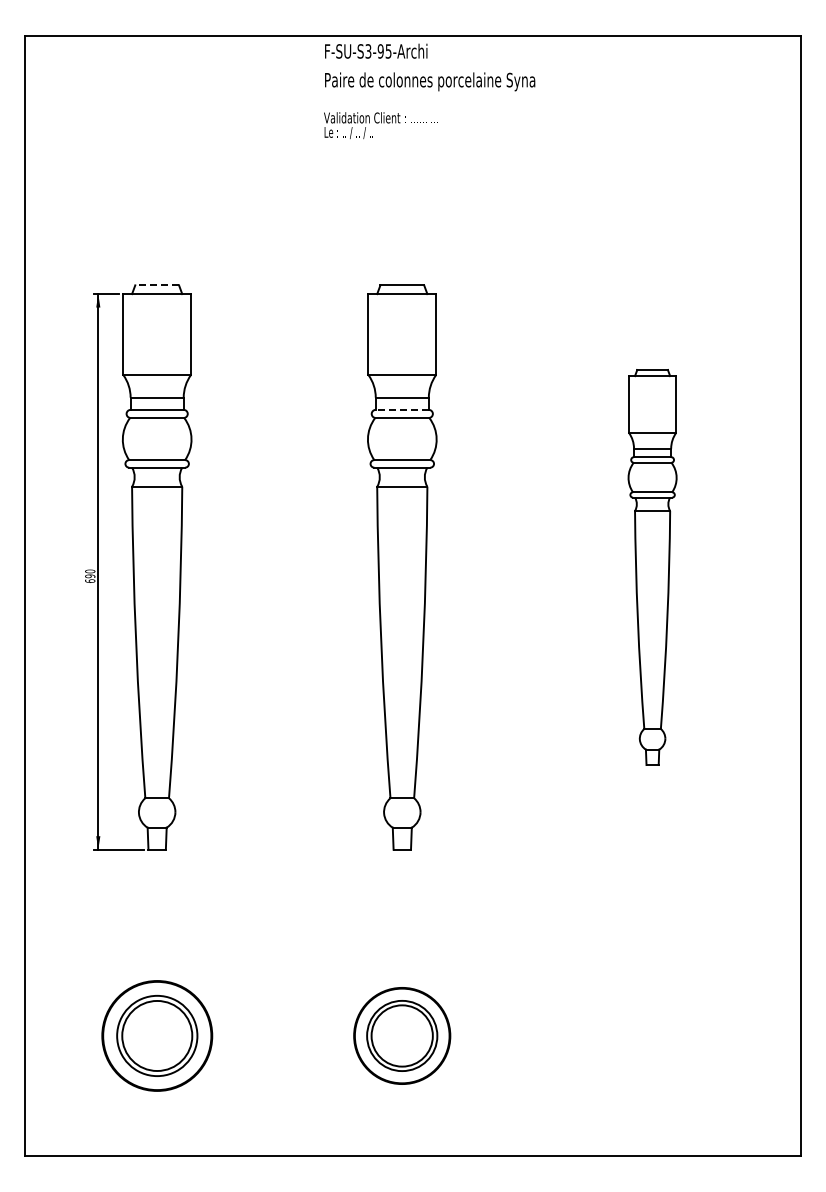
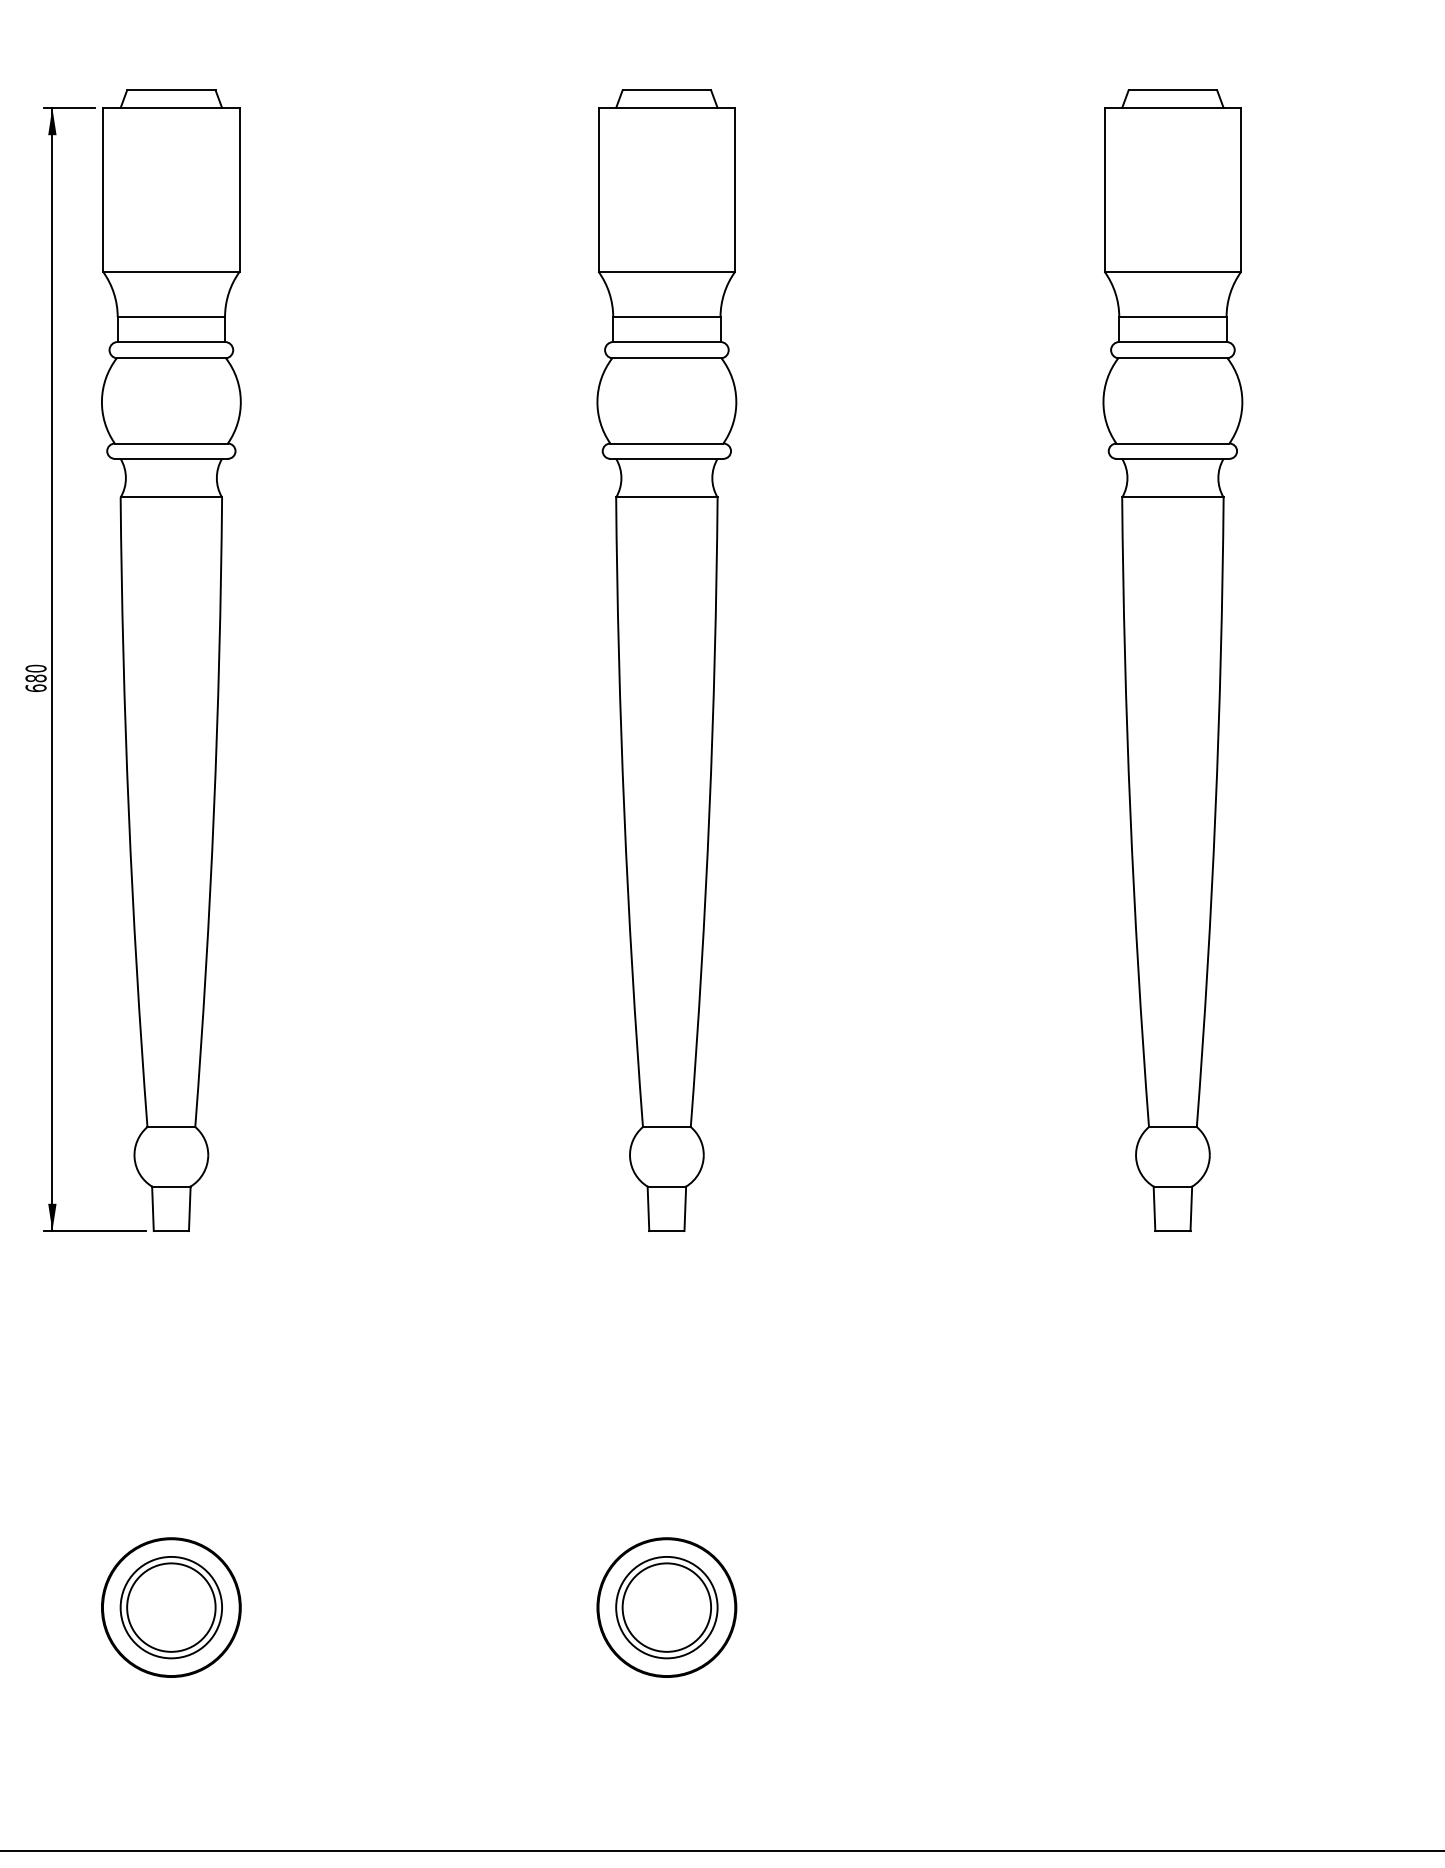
line: (157, 285) -> (172, 90), dashed -> solid
line: (402, 409) -> (667, 341), dashed -> solid
part: (652, 567) -> (1172, 660), size x1.43
text: (90, 576) -> (36, 678), 690 -> 680
part: (156, 1035) -> (170, 1606), size x0.62
part: (402, 1035) -> (667, 1606), size x0.71

